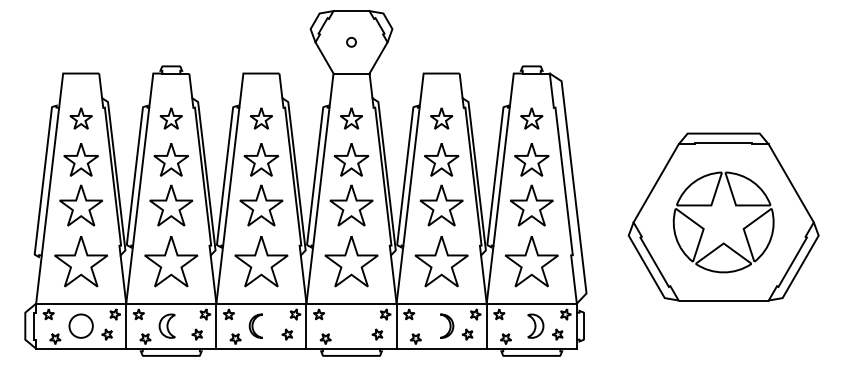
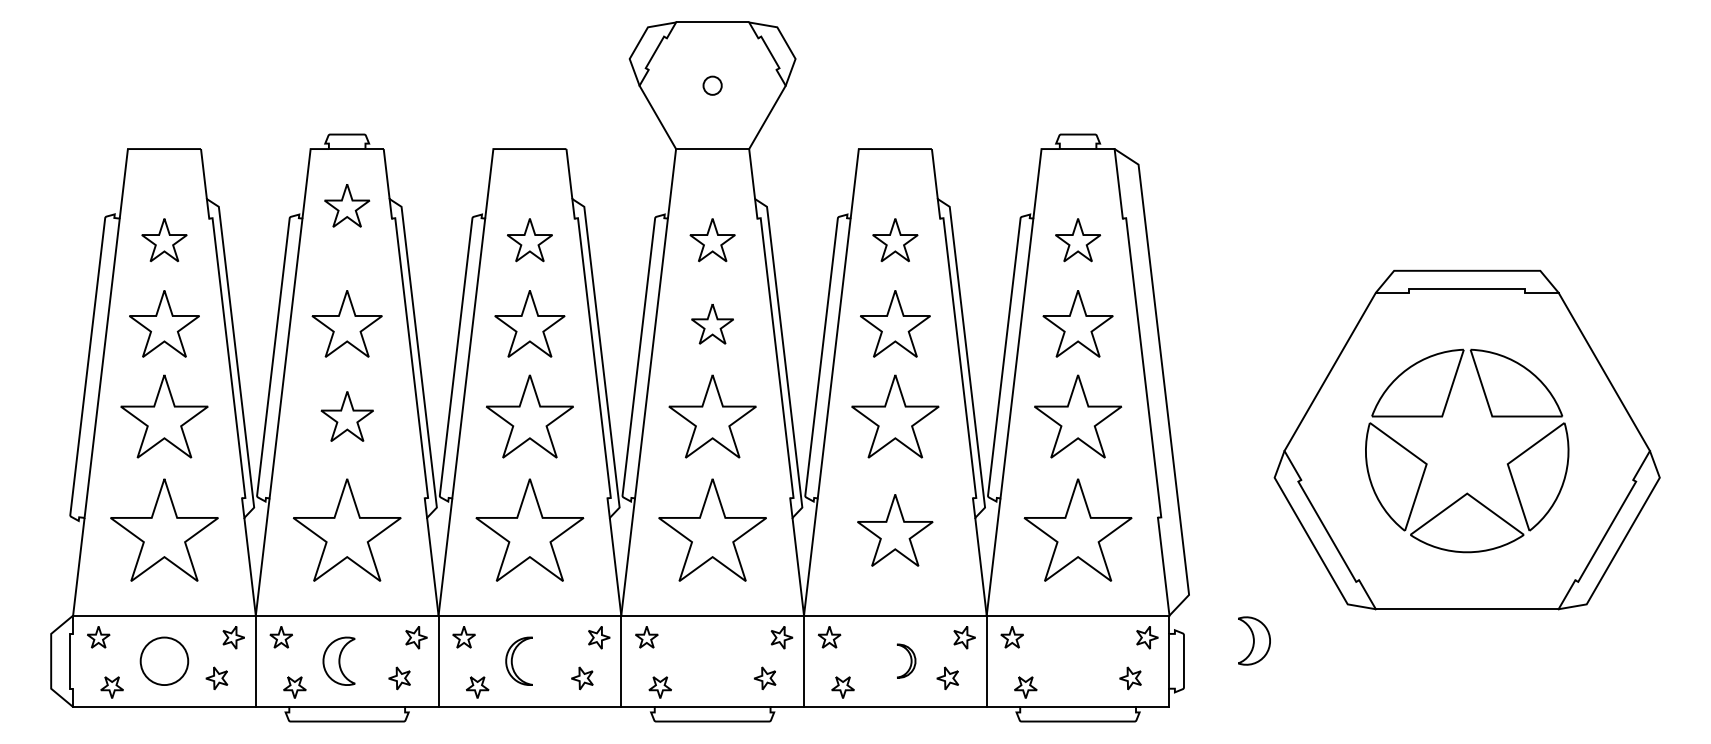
part: (170, 118) -> (345, 205), moved
part: (351, 159) -> (712, 323), size x0.6
part: (171, 205) -> (347, 416), size x0.6
part: (441, 261) -> (895, 530), size x0.7
part: (447, 325) -> (907, 659), size x0.7
part: (535, 325) -> (1253, 639), moved

